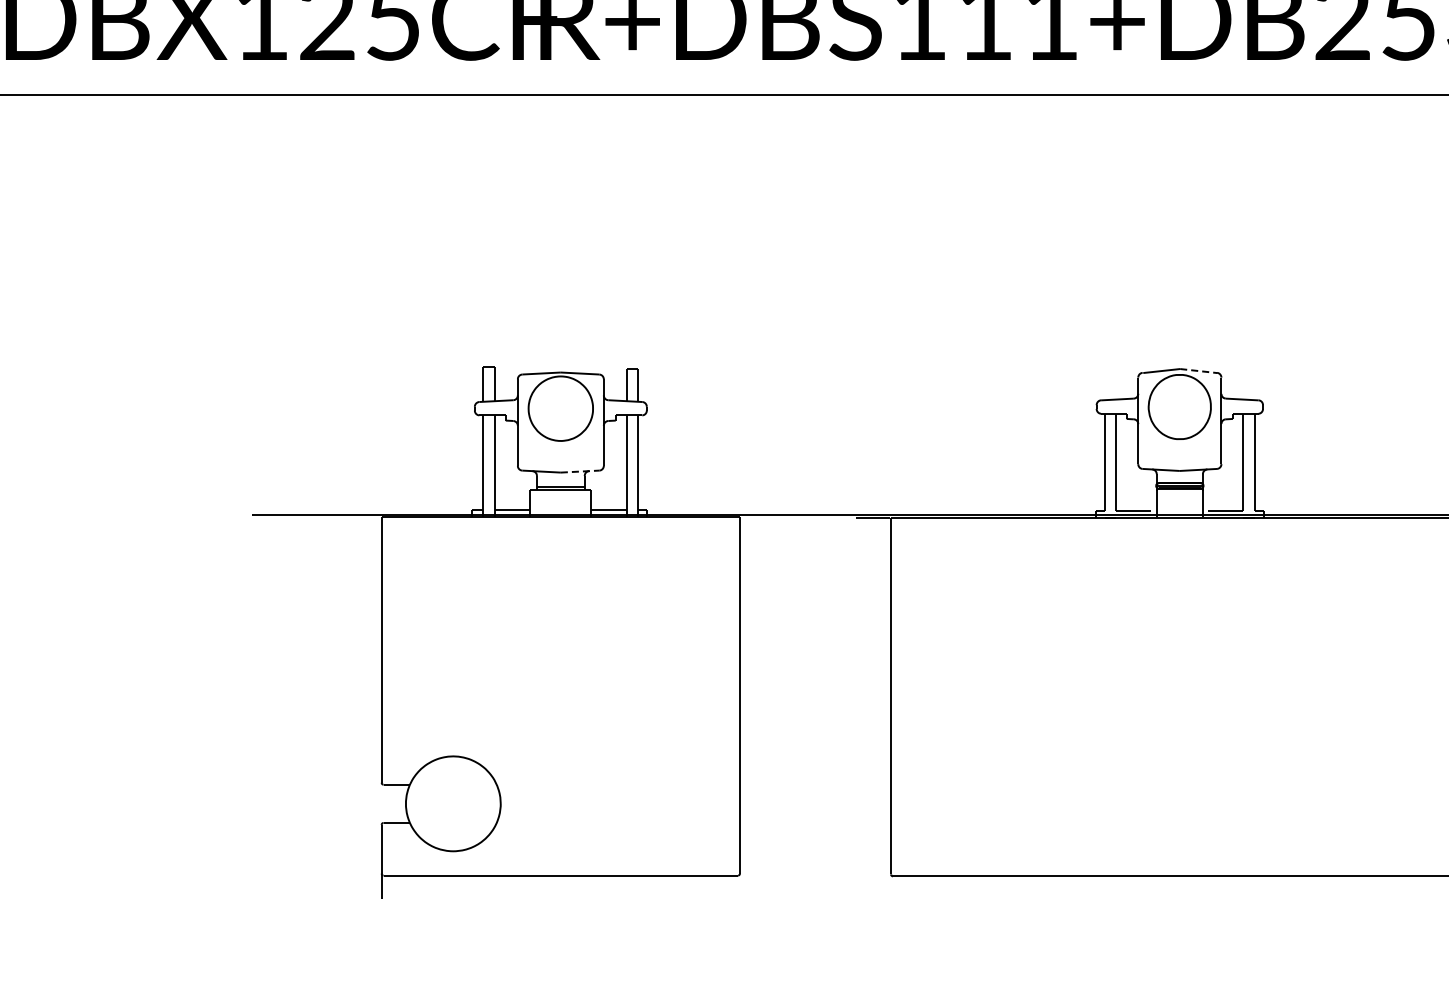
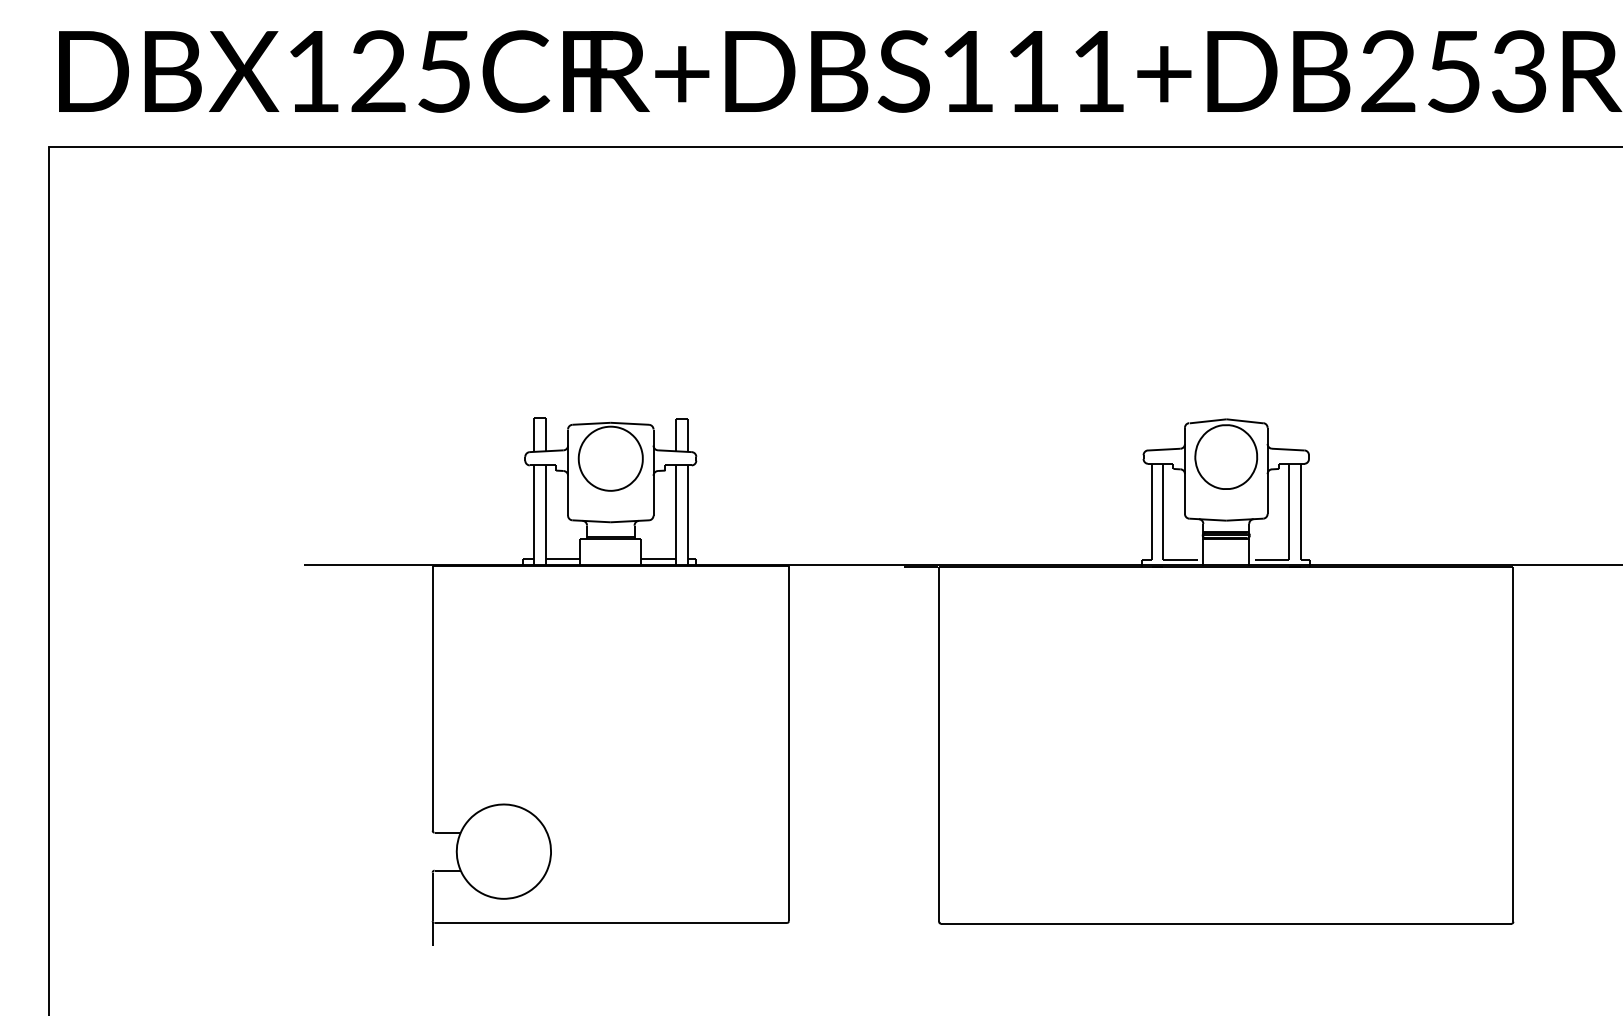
line: (1199, 371) -> (1245, 421), dashed -> solid
line: (580, 471) -> (630, 521), dashed -> solid

